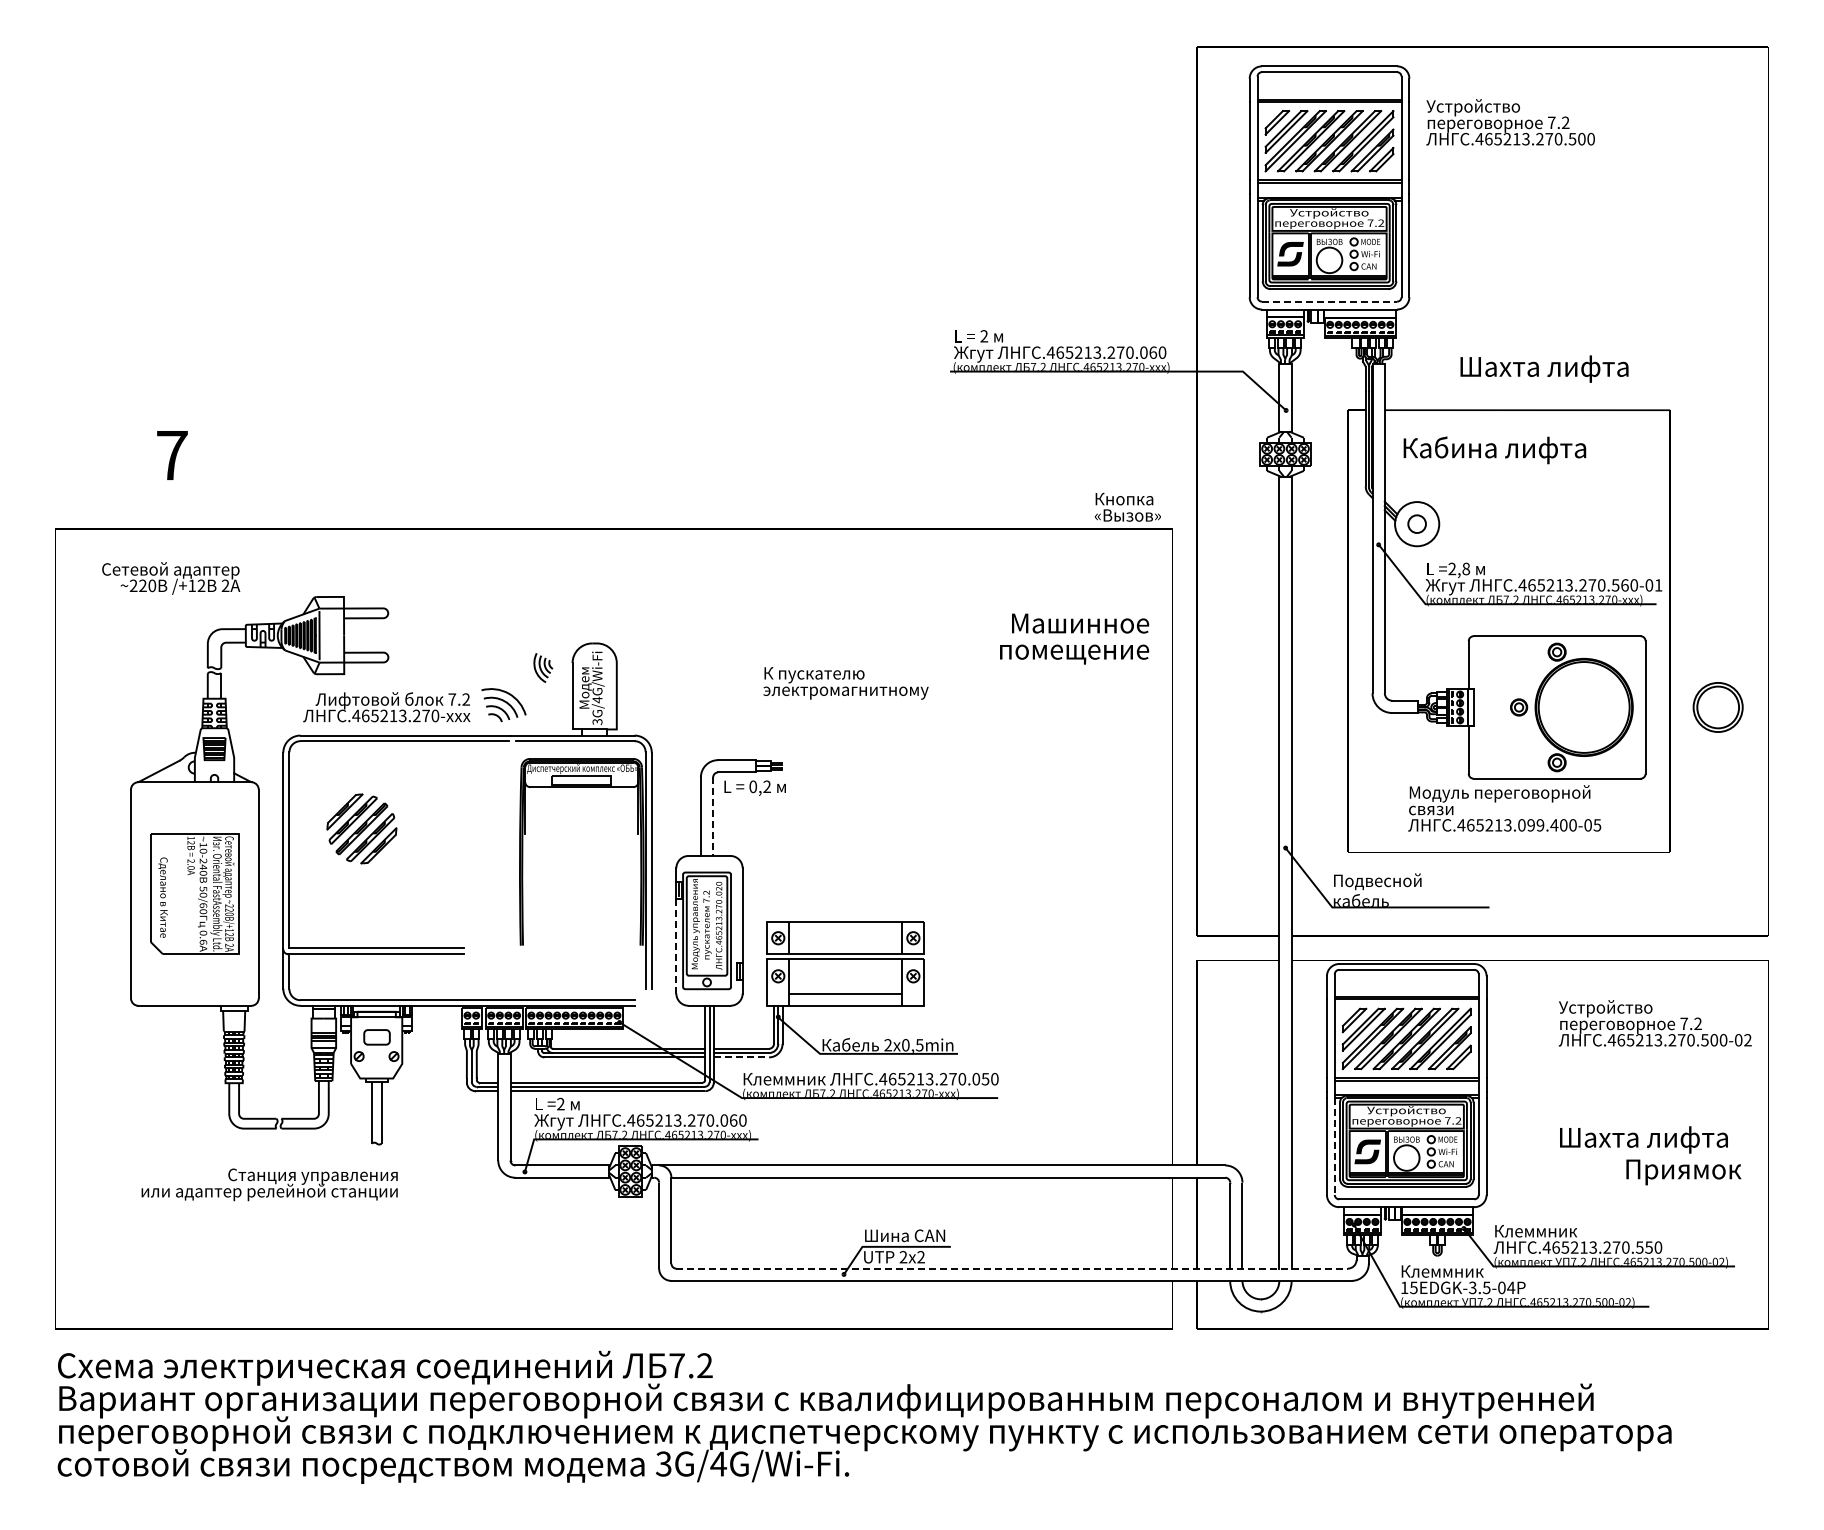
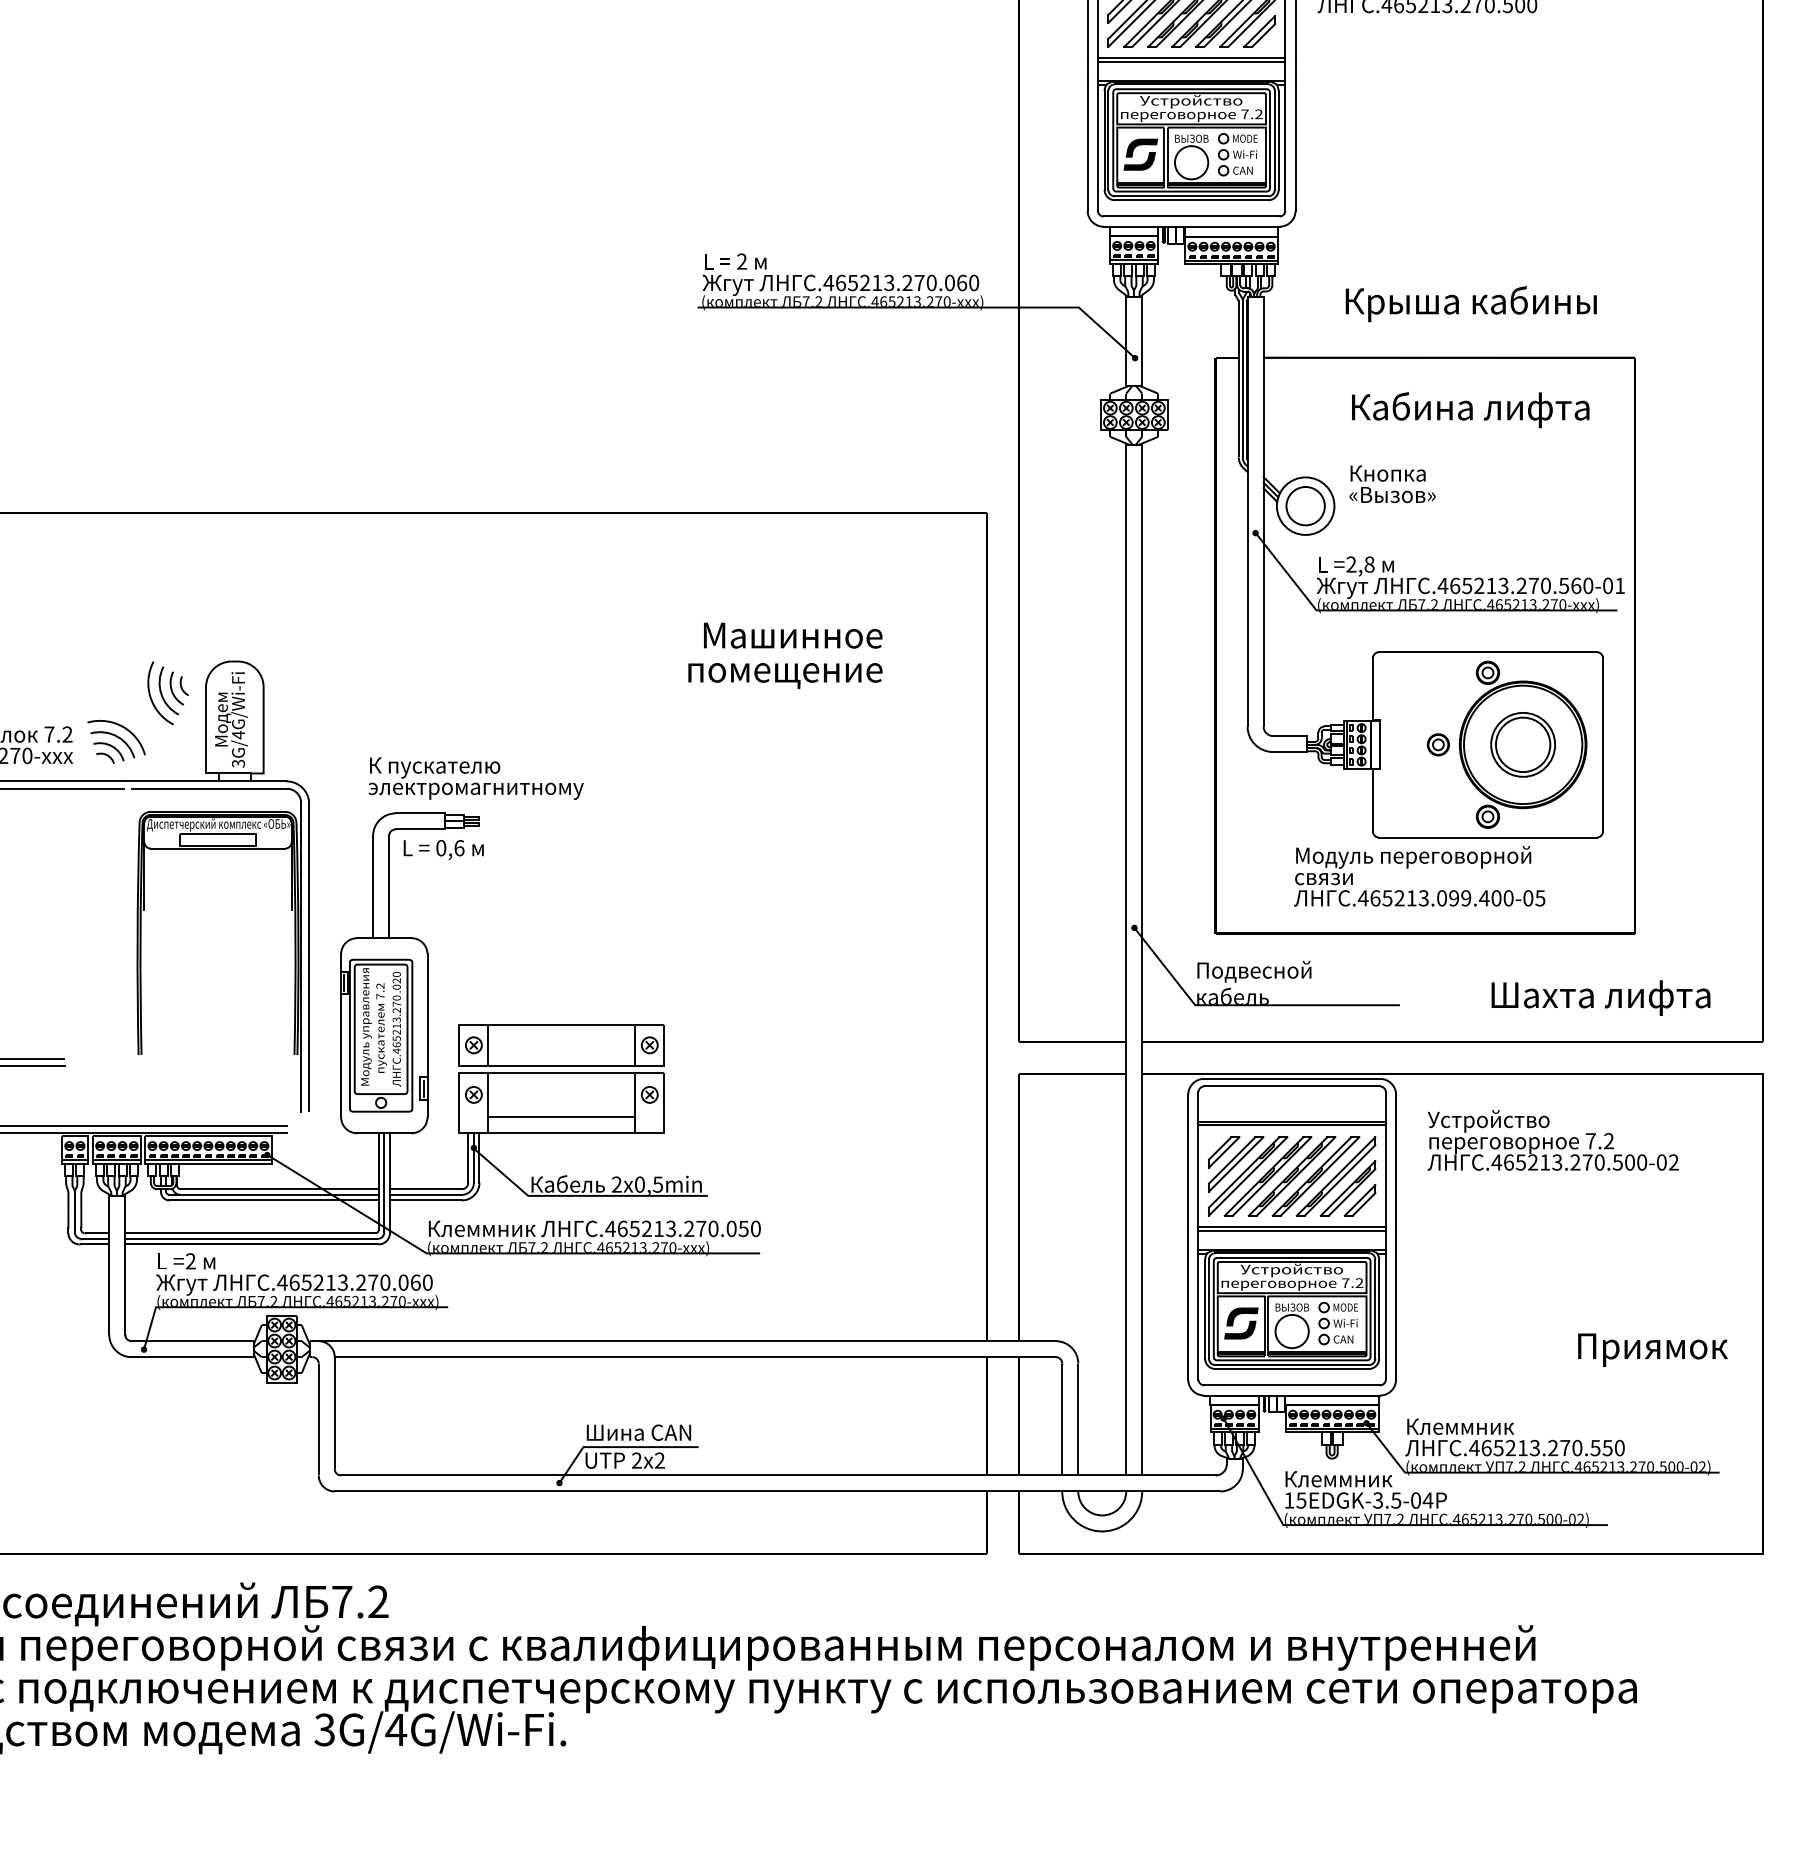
line: (1329, 301) -> (1191, 216), dashed -> solid
text: (1544, 368) -> (1471, 303), Шахта лифта -> Крыша кабины
text: (1494, 450) -> (1470, 410), moved
text: (1127, 506) -> (1392, 483), moved
circle: (1416, 523) -> (1304, 505), size x1.67
text: (1074, 638) -> (785, 655), moved
part: (543, 667) -> (168, 692), size x1.67
text: (845, 683) -> (475, 778), moved
part: (1717, 707) -> (1522, 744), moved
text: (767, 786) -> (459, 847), 0,2 -> 0,6
line: (713, 817) -> (389, 888), dashed -> solid
line: (676, 946) -> (341, 1056), dashed -> solid
text: (1654, 1023) -> (1552, 1140), moved
line: (741, 1057) -> (425, 1200), dashed -> solid
text: (1643, 1139) -> (1600, 997), moved
line: (1334, 1147) -> (1198, 1317), dashed -> solid
line: (1012, 1268) -> (778, 1475), dashed -> solid

